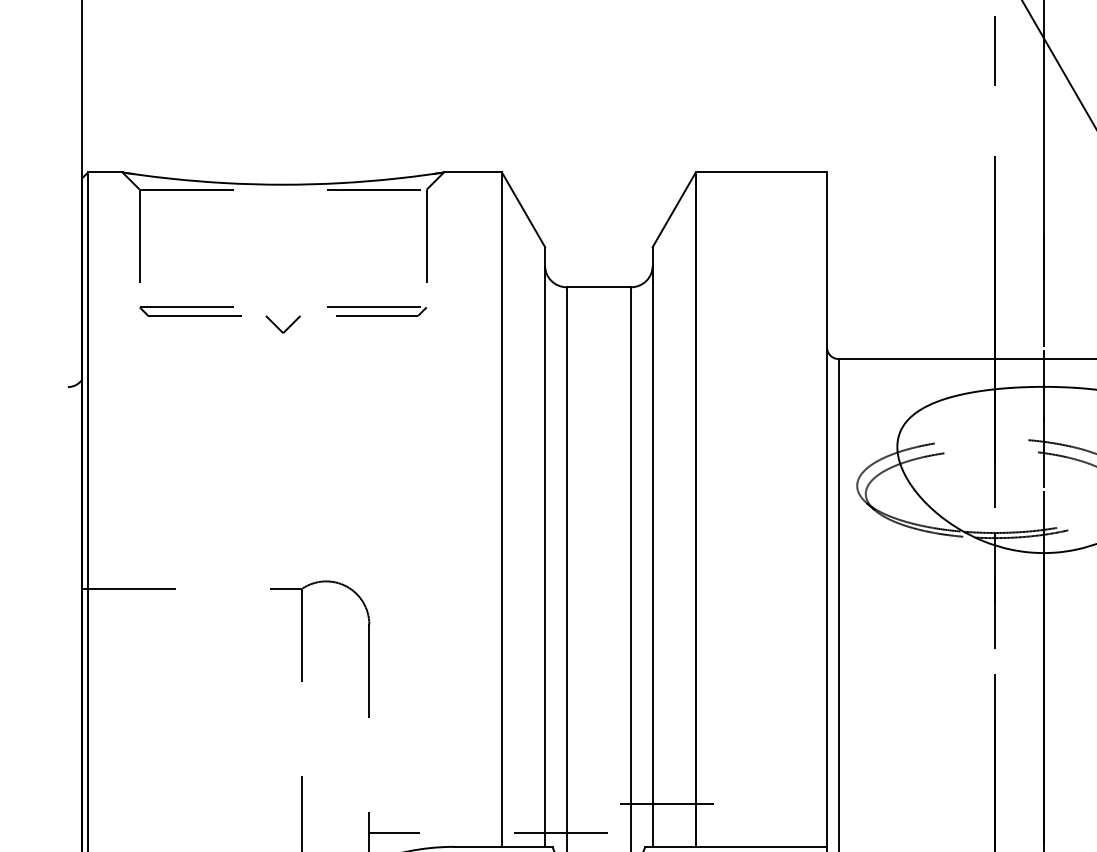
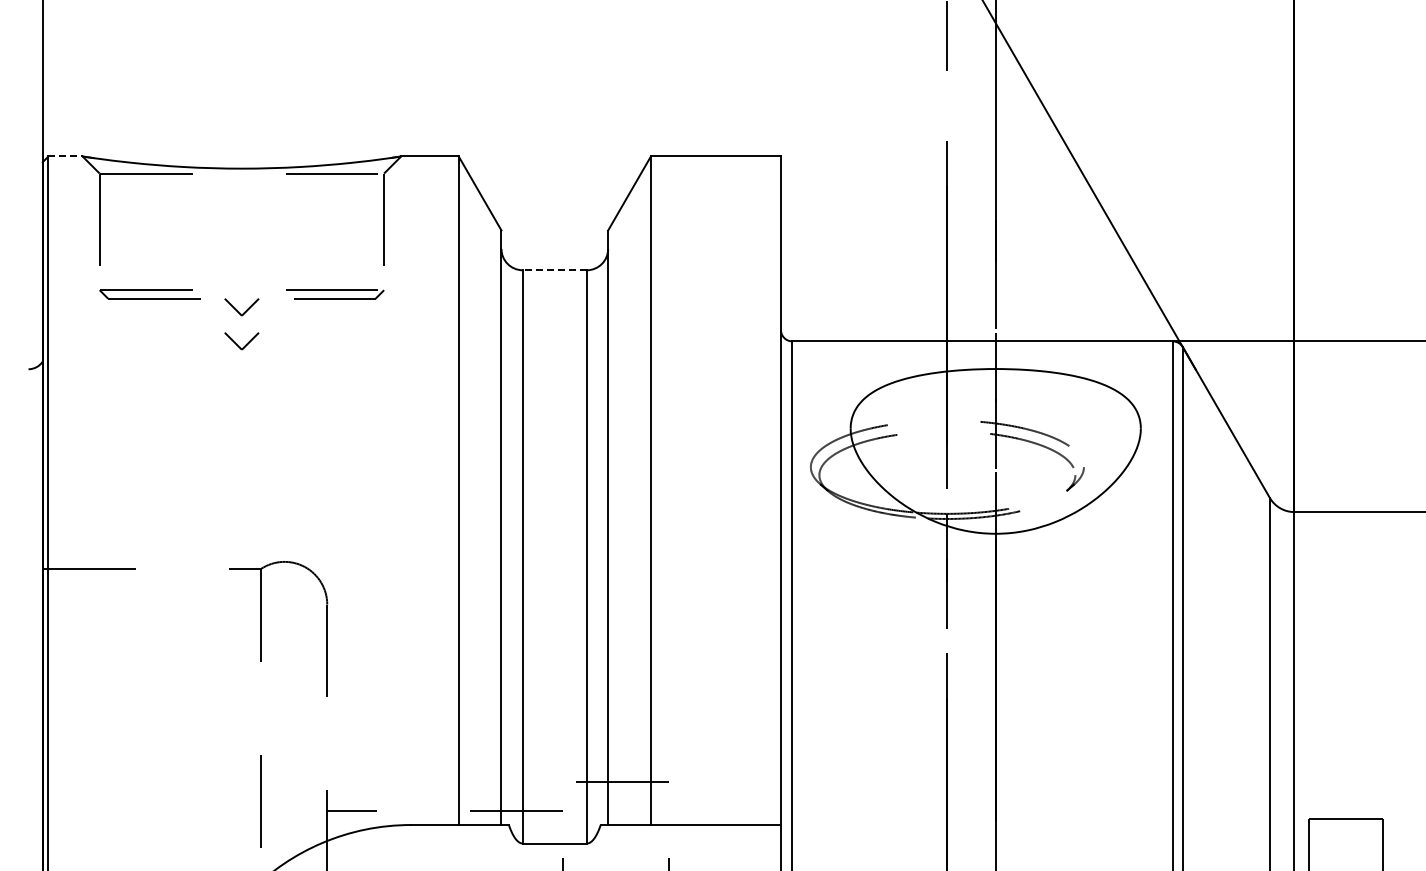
line: (106, 172) -> (66, 156), solid -> dashed
line: (598, 287) -> (554, 270), solid -> dashed
part: (282, 359) -> (241, 341), added

